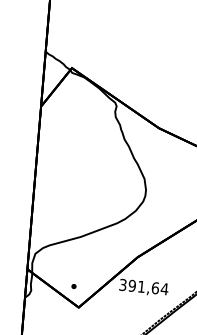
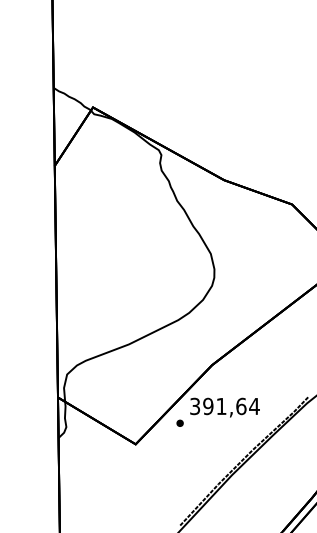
part: (73, 285) -> (179, 422), moved

